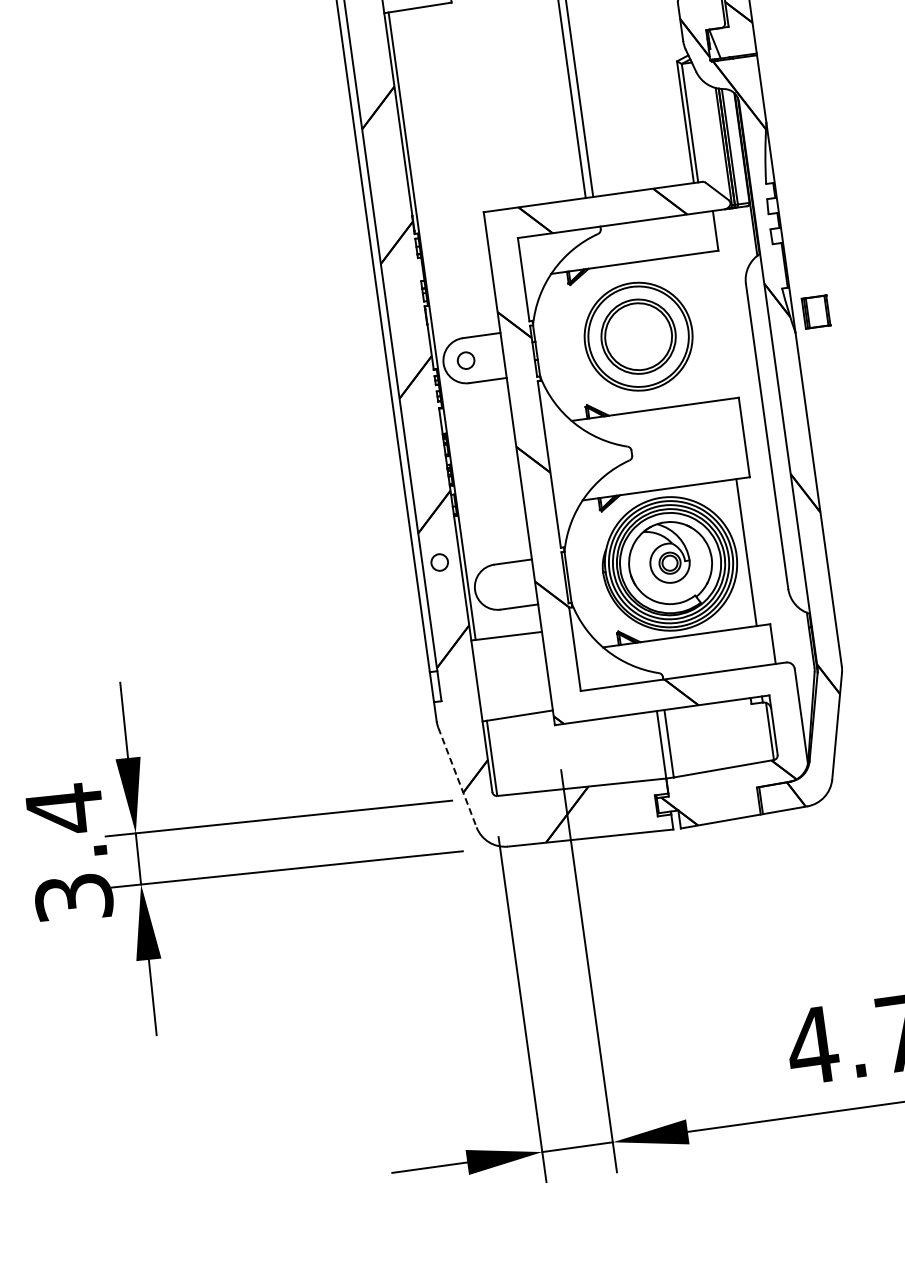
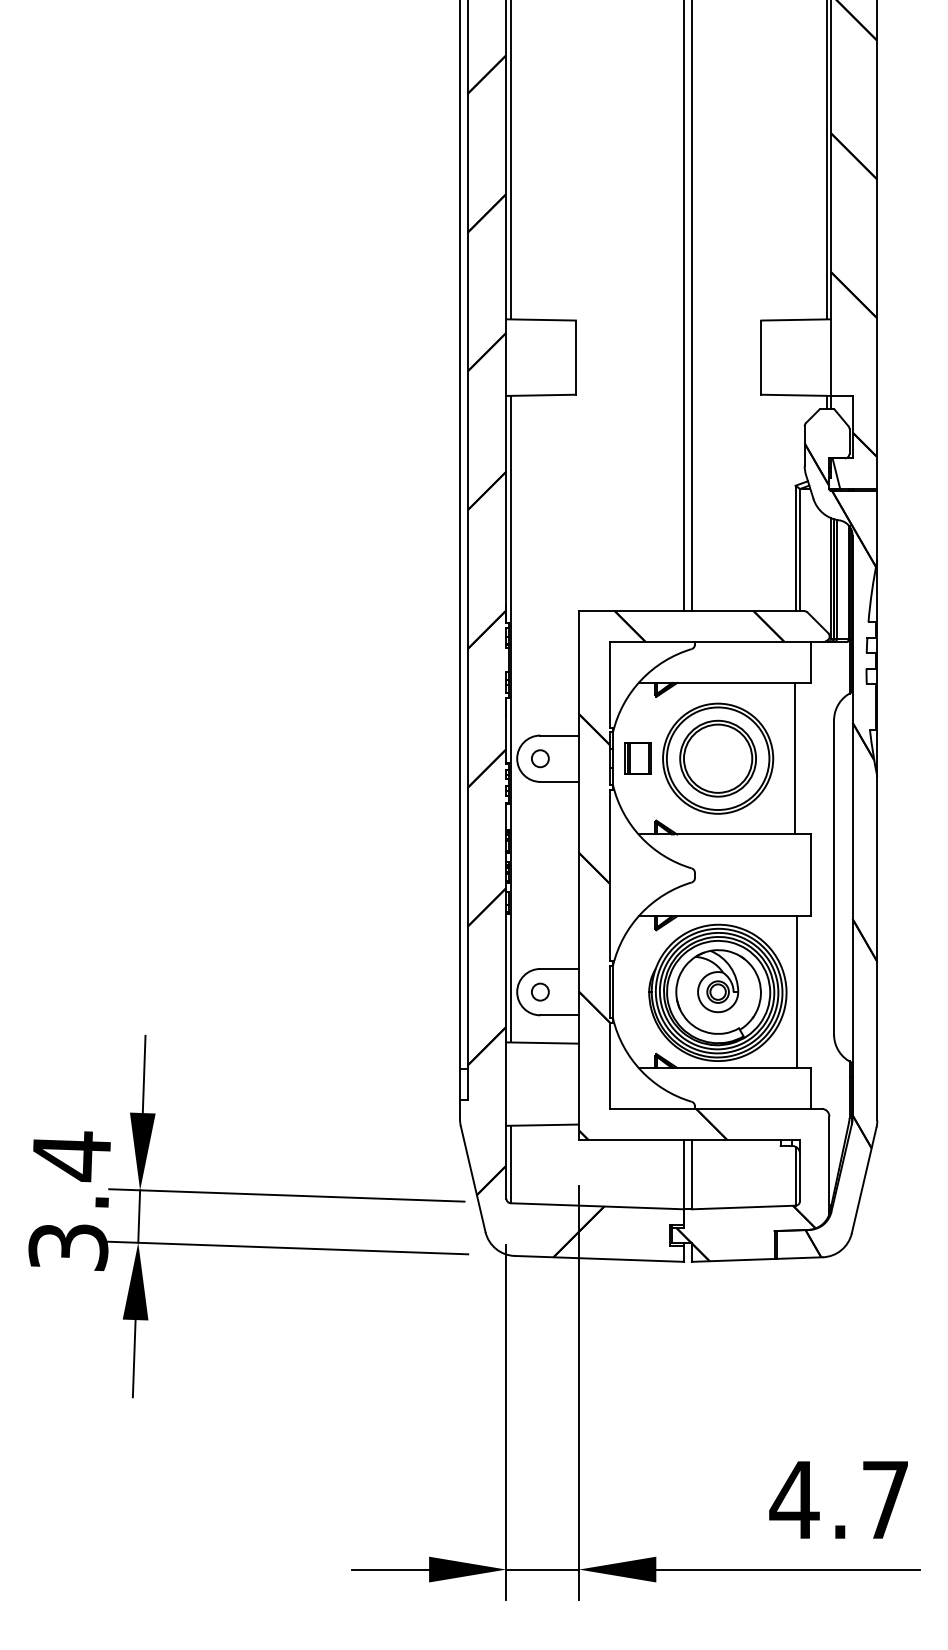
part: (815, 311) -> (637, 758), moved
line: (713, 326) -> (795, 758), added
circle: (439, 561) -> (540, 991), moved
line: (457, 777) -> (473, 1179), dashed -> solid

